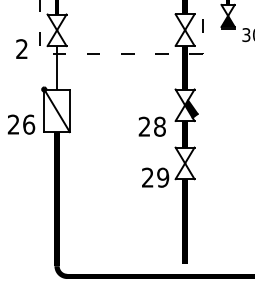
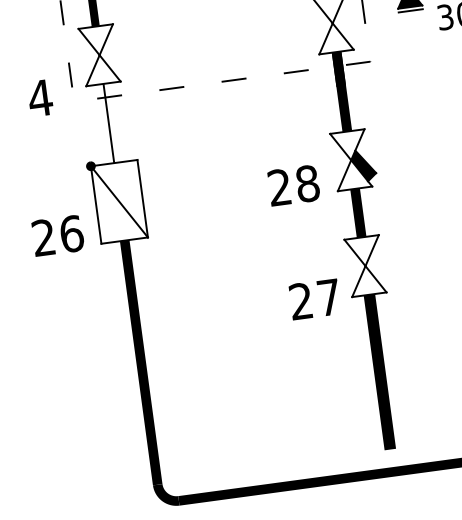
text: (21, 48) -> (39, 97), 2 -> 4
text: (151, 126) -> (292, 185), moved
text: (163, 177) -> (329, 297), 29 -> 27

